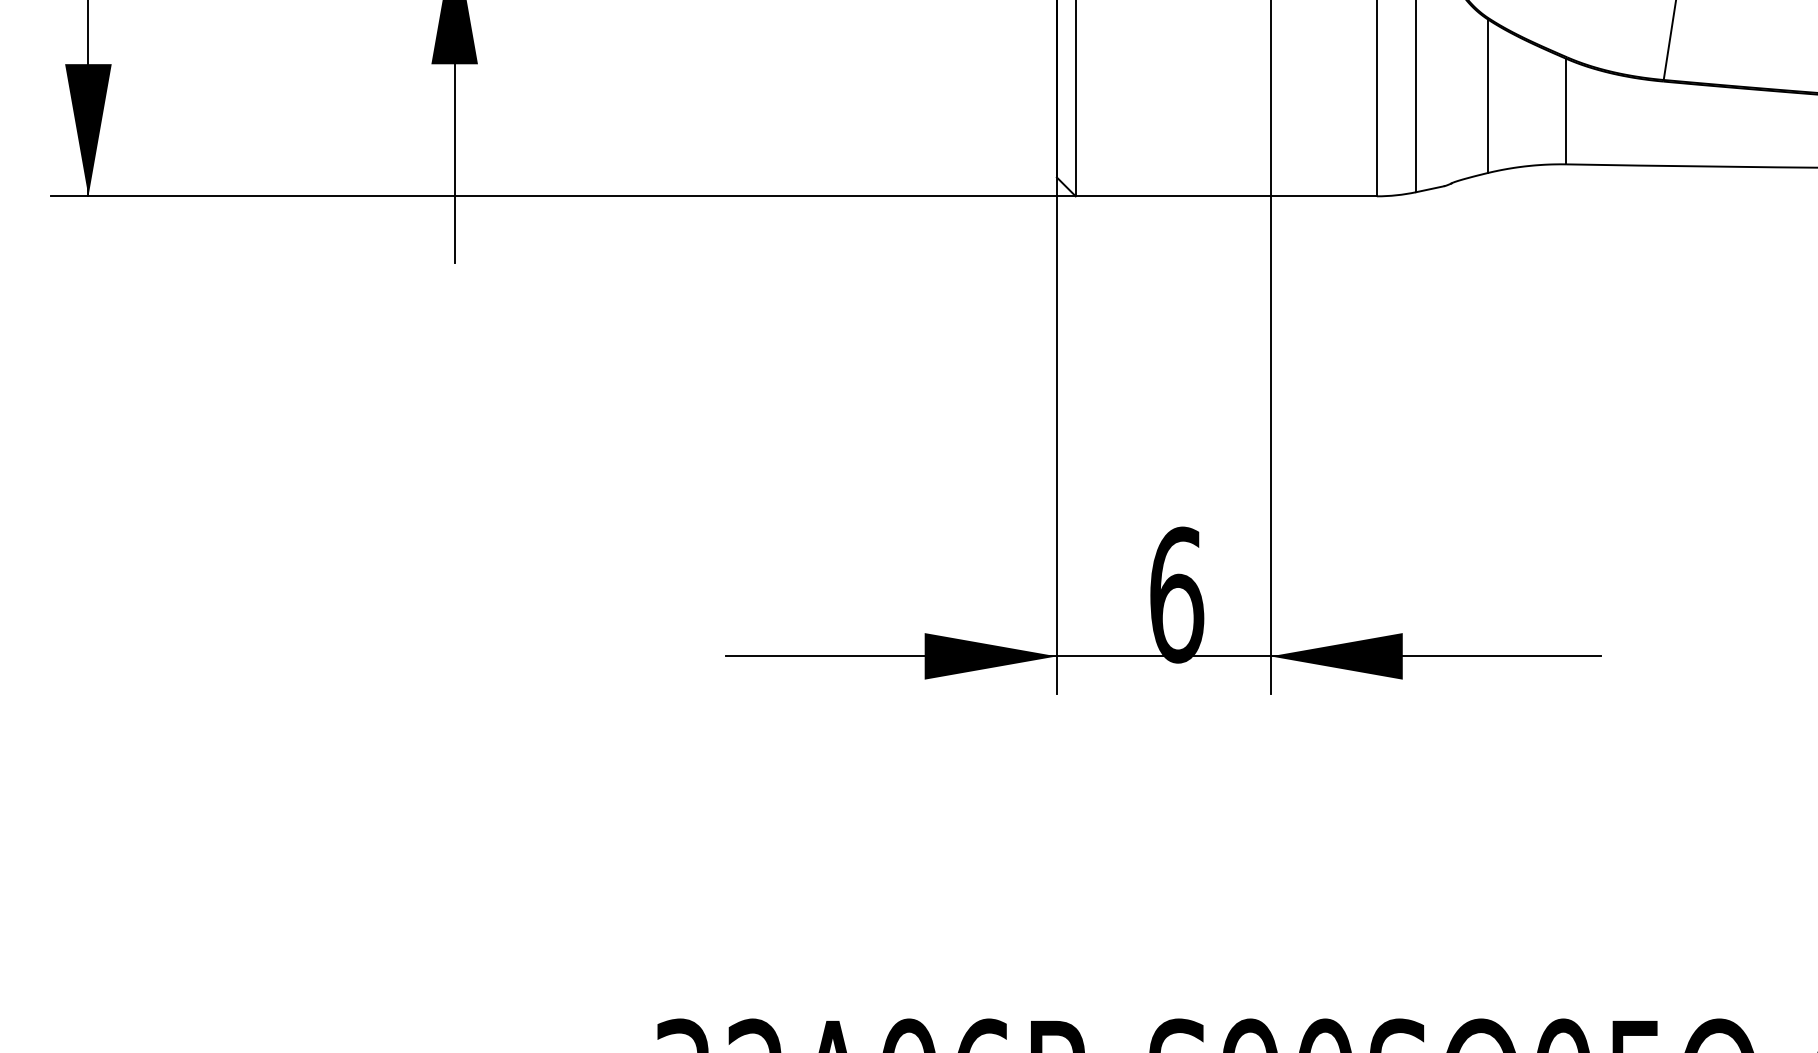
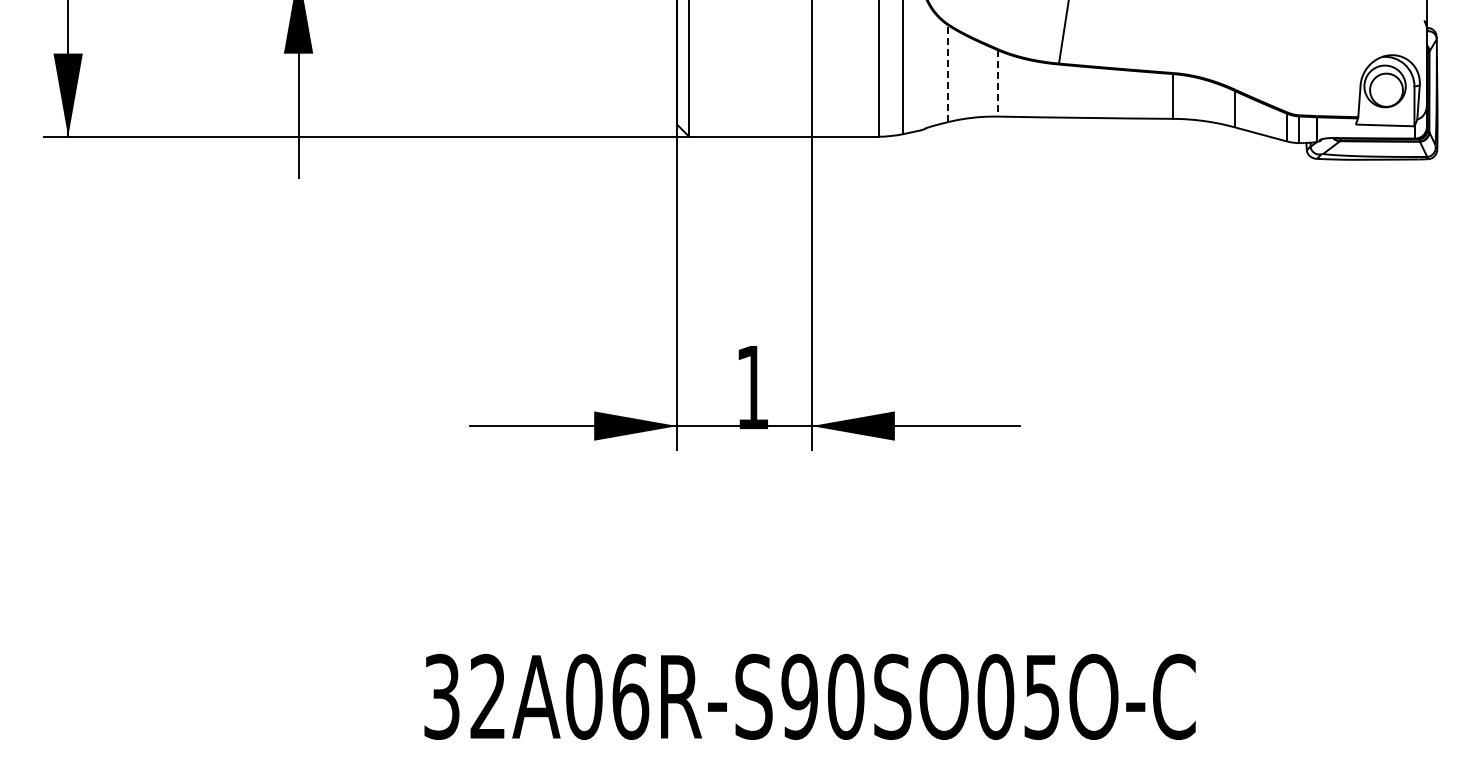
line: (1488, 95) -> (948, 73), solid -> dashed
line: (1565, 111) -> (997, 83), solid -> dashed
text: (1176, 595) -> (752, 387), 6 -> 1

